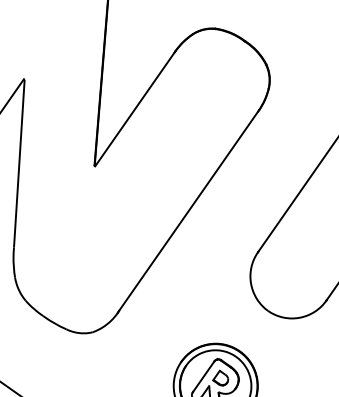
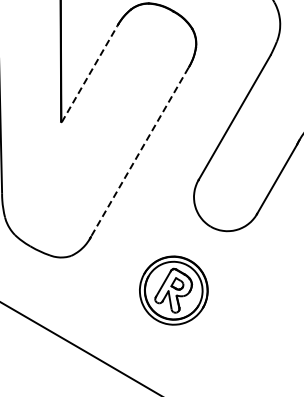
line: (134, 108) -> (89, 73), solid -> dashed
line: (188, 211) -> (139, 152), solid -> dashed

